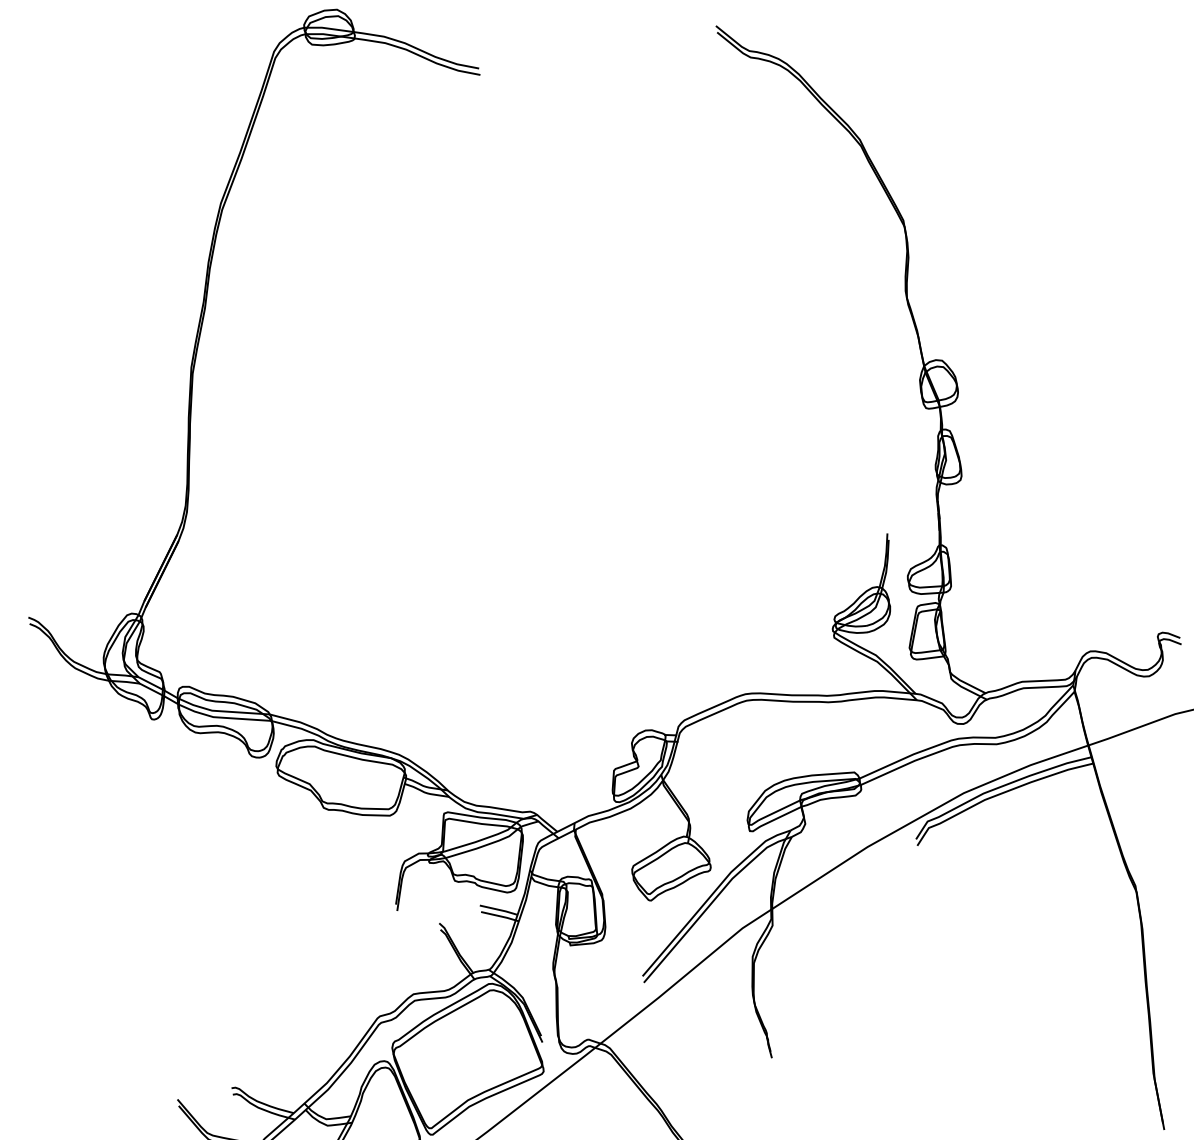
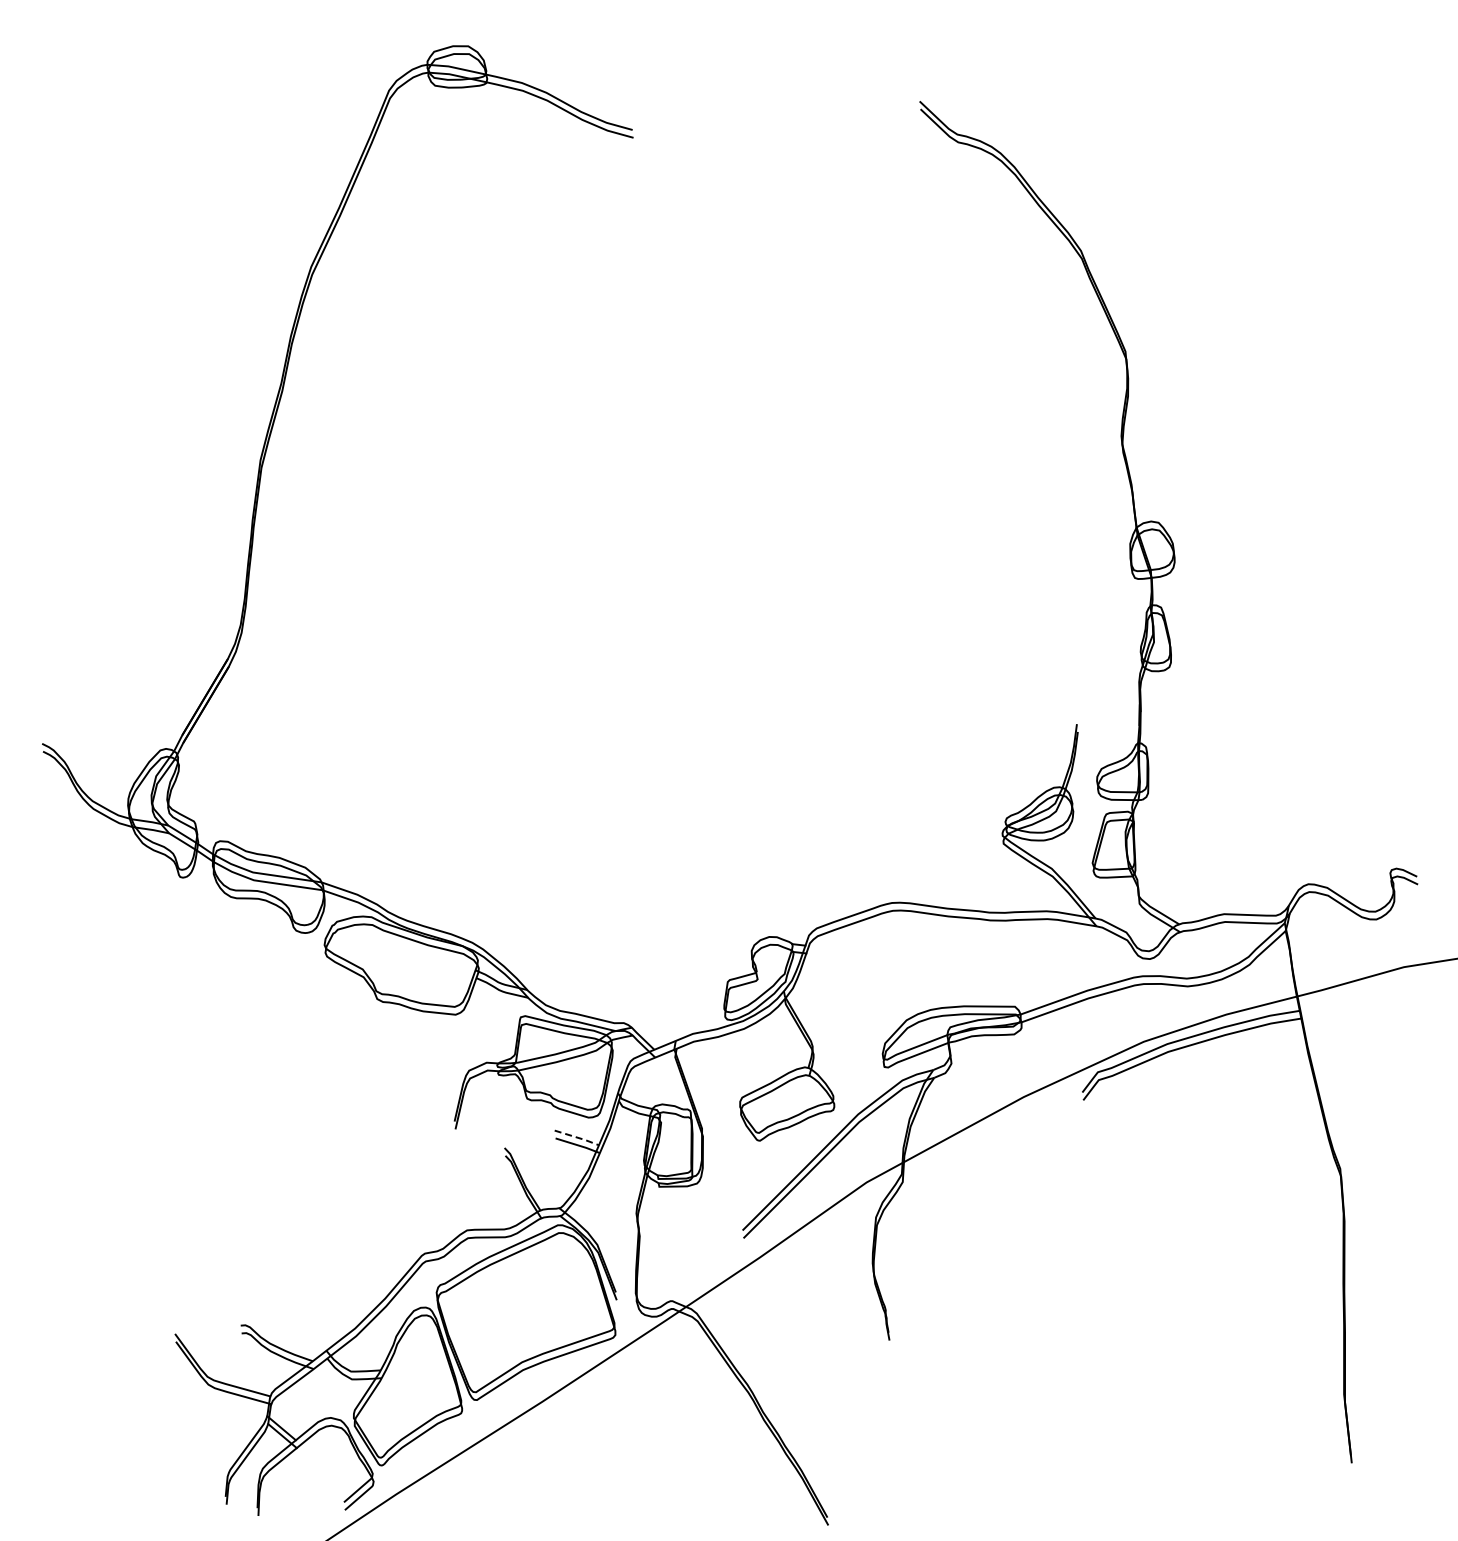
line: (499, 909) -> (577, 1137), solid -> dashed

